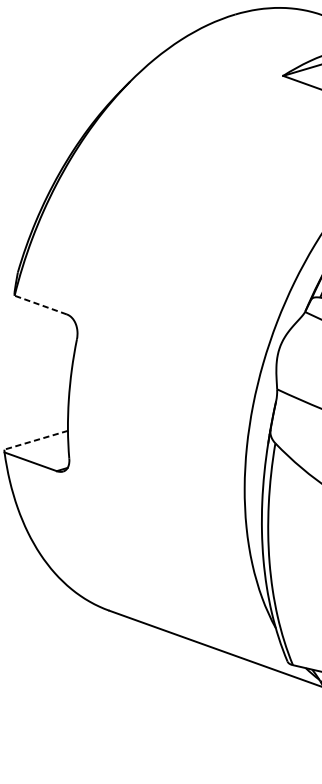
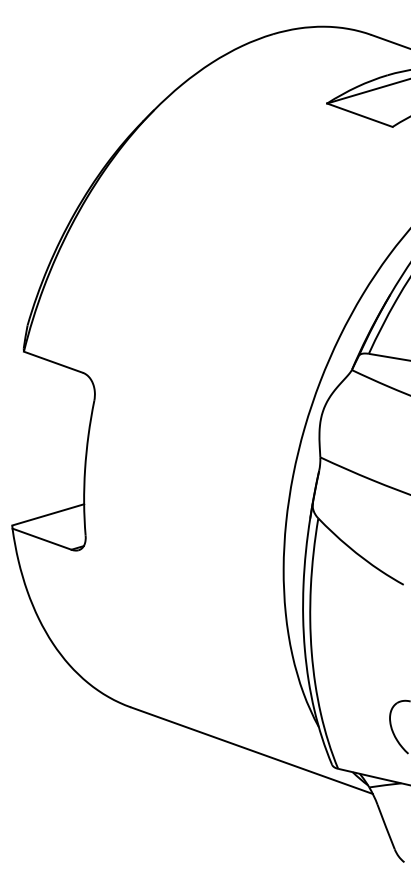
line: (39, 305) -> (52, 362), dashed -> solid
line: (35, 440) -> (47, 515), dashed -> solid

